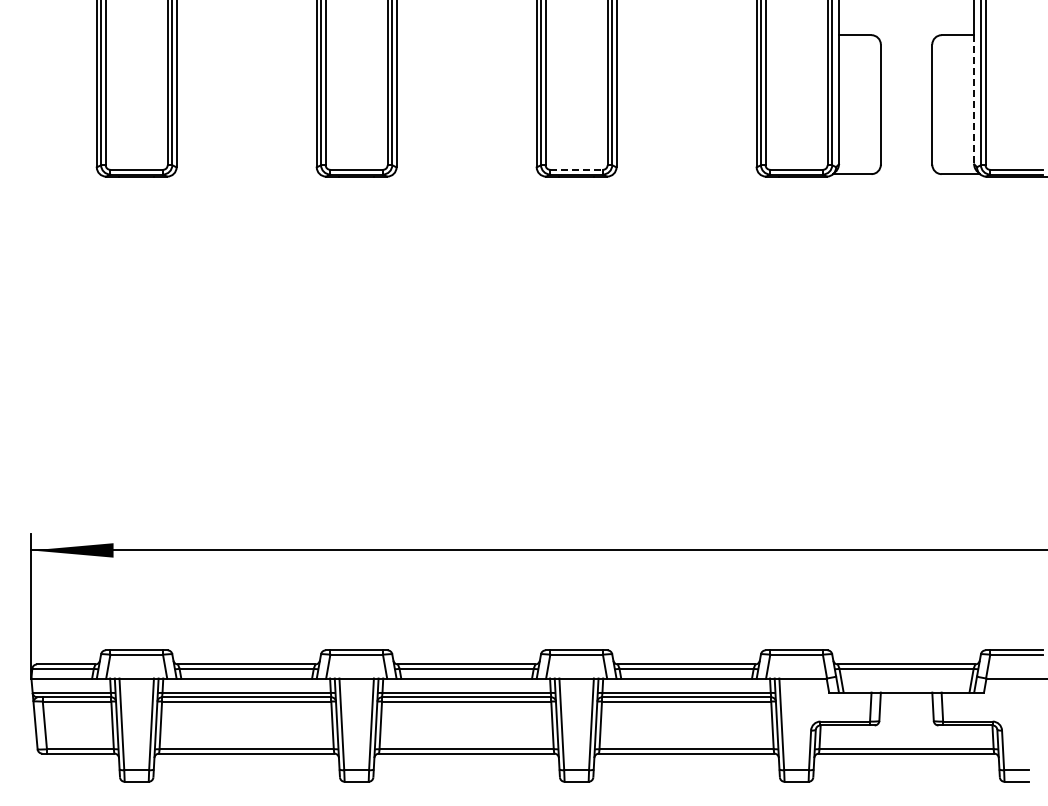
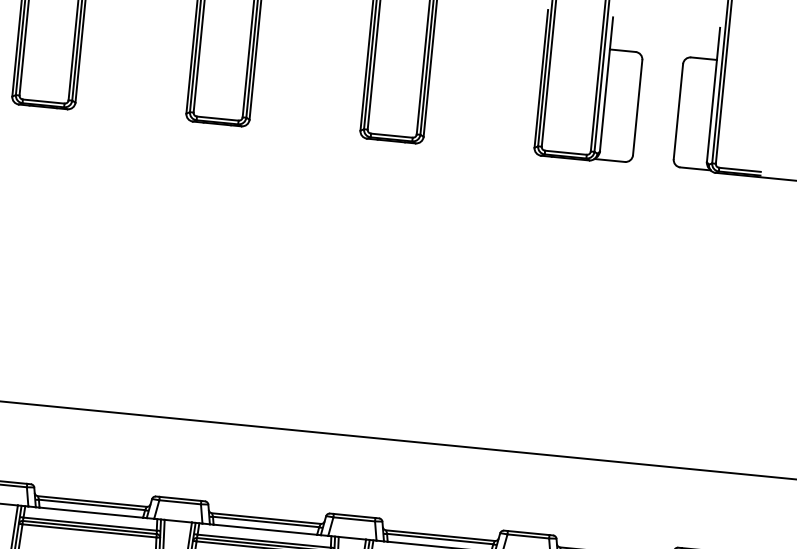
line: (974, 99) -> (712, 110), dashed -> solid
line: (577, 169) -> (392, 135), dashed -> solid

